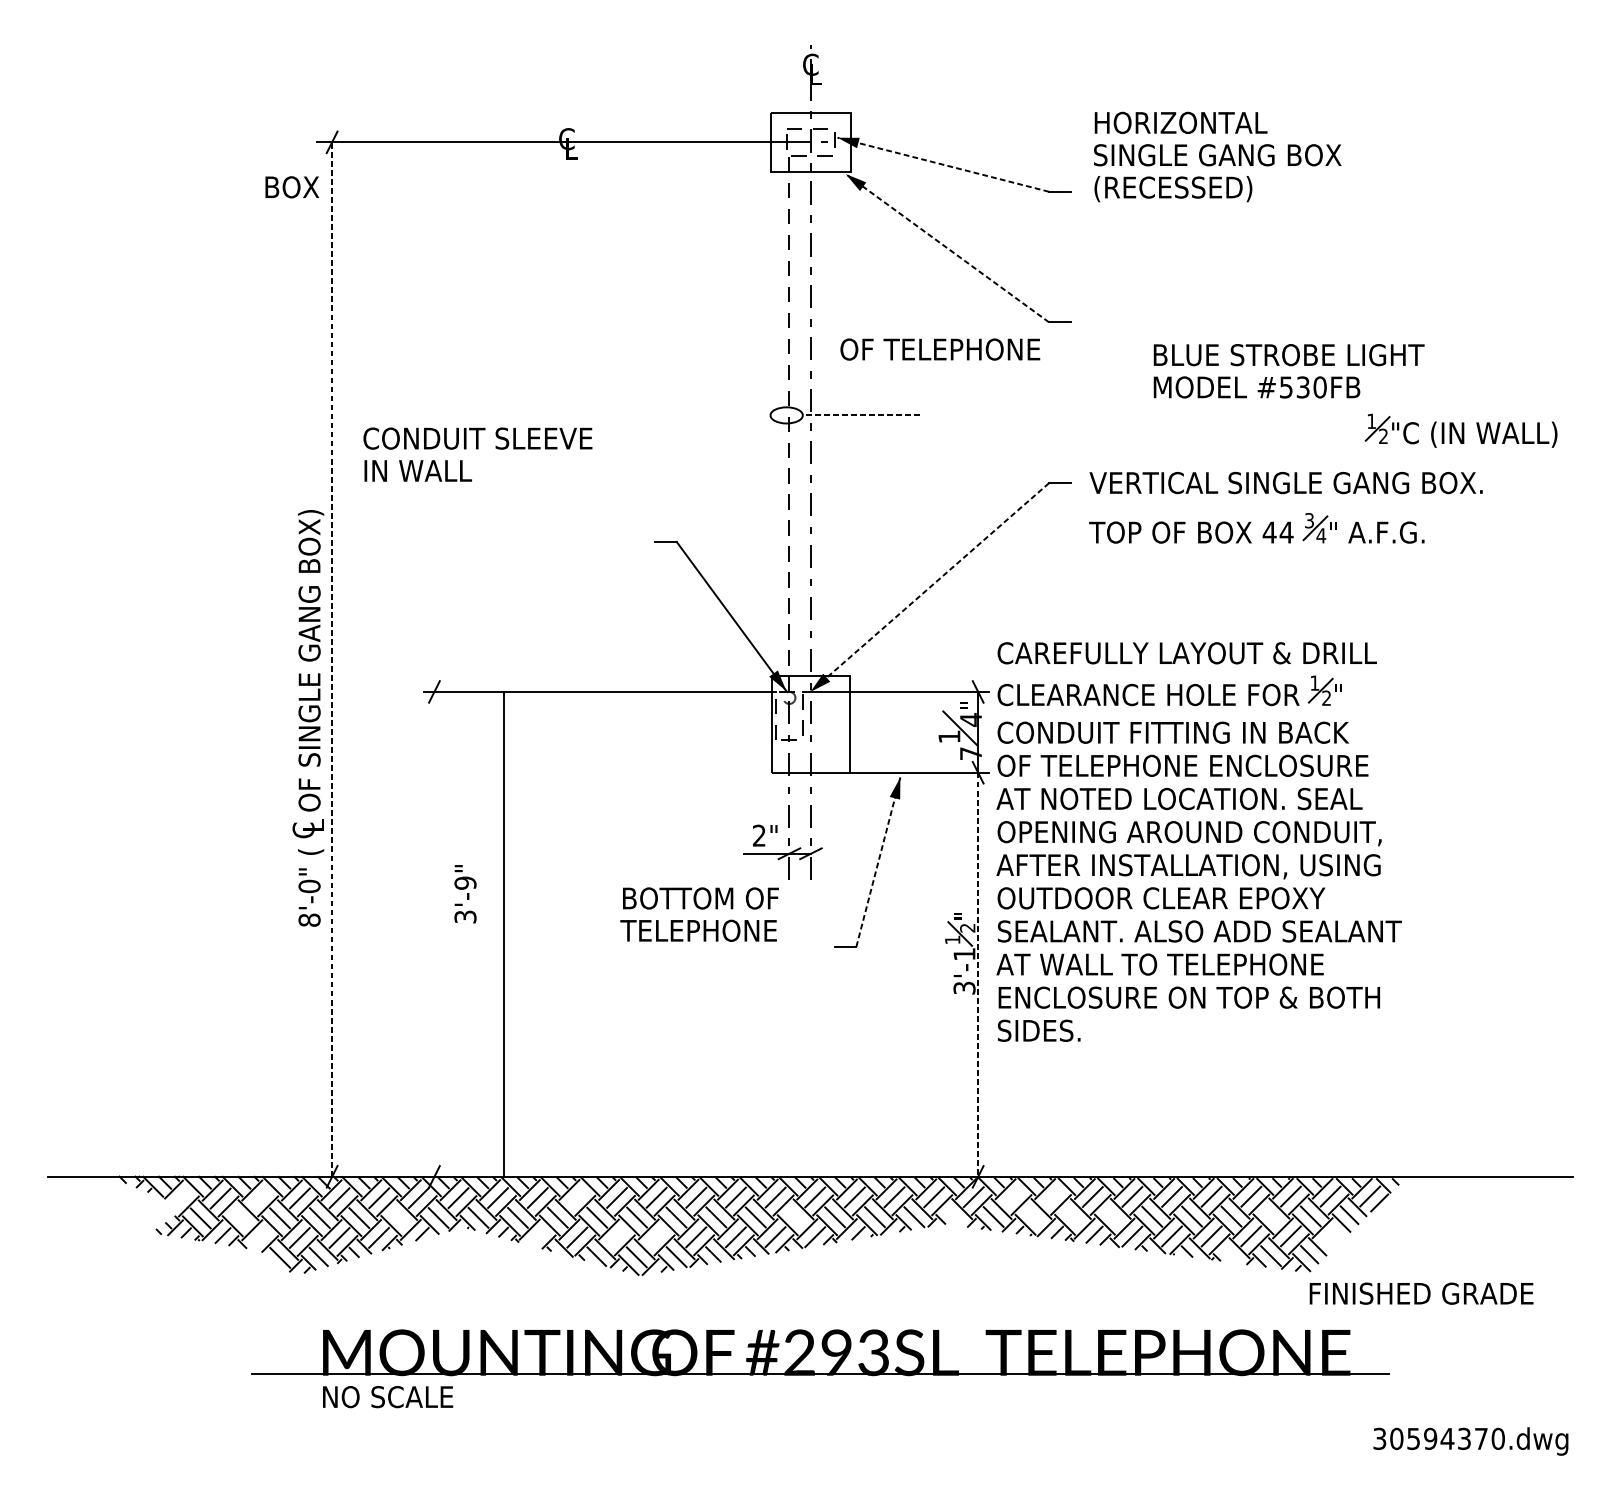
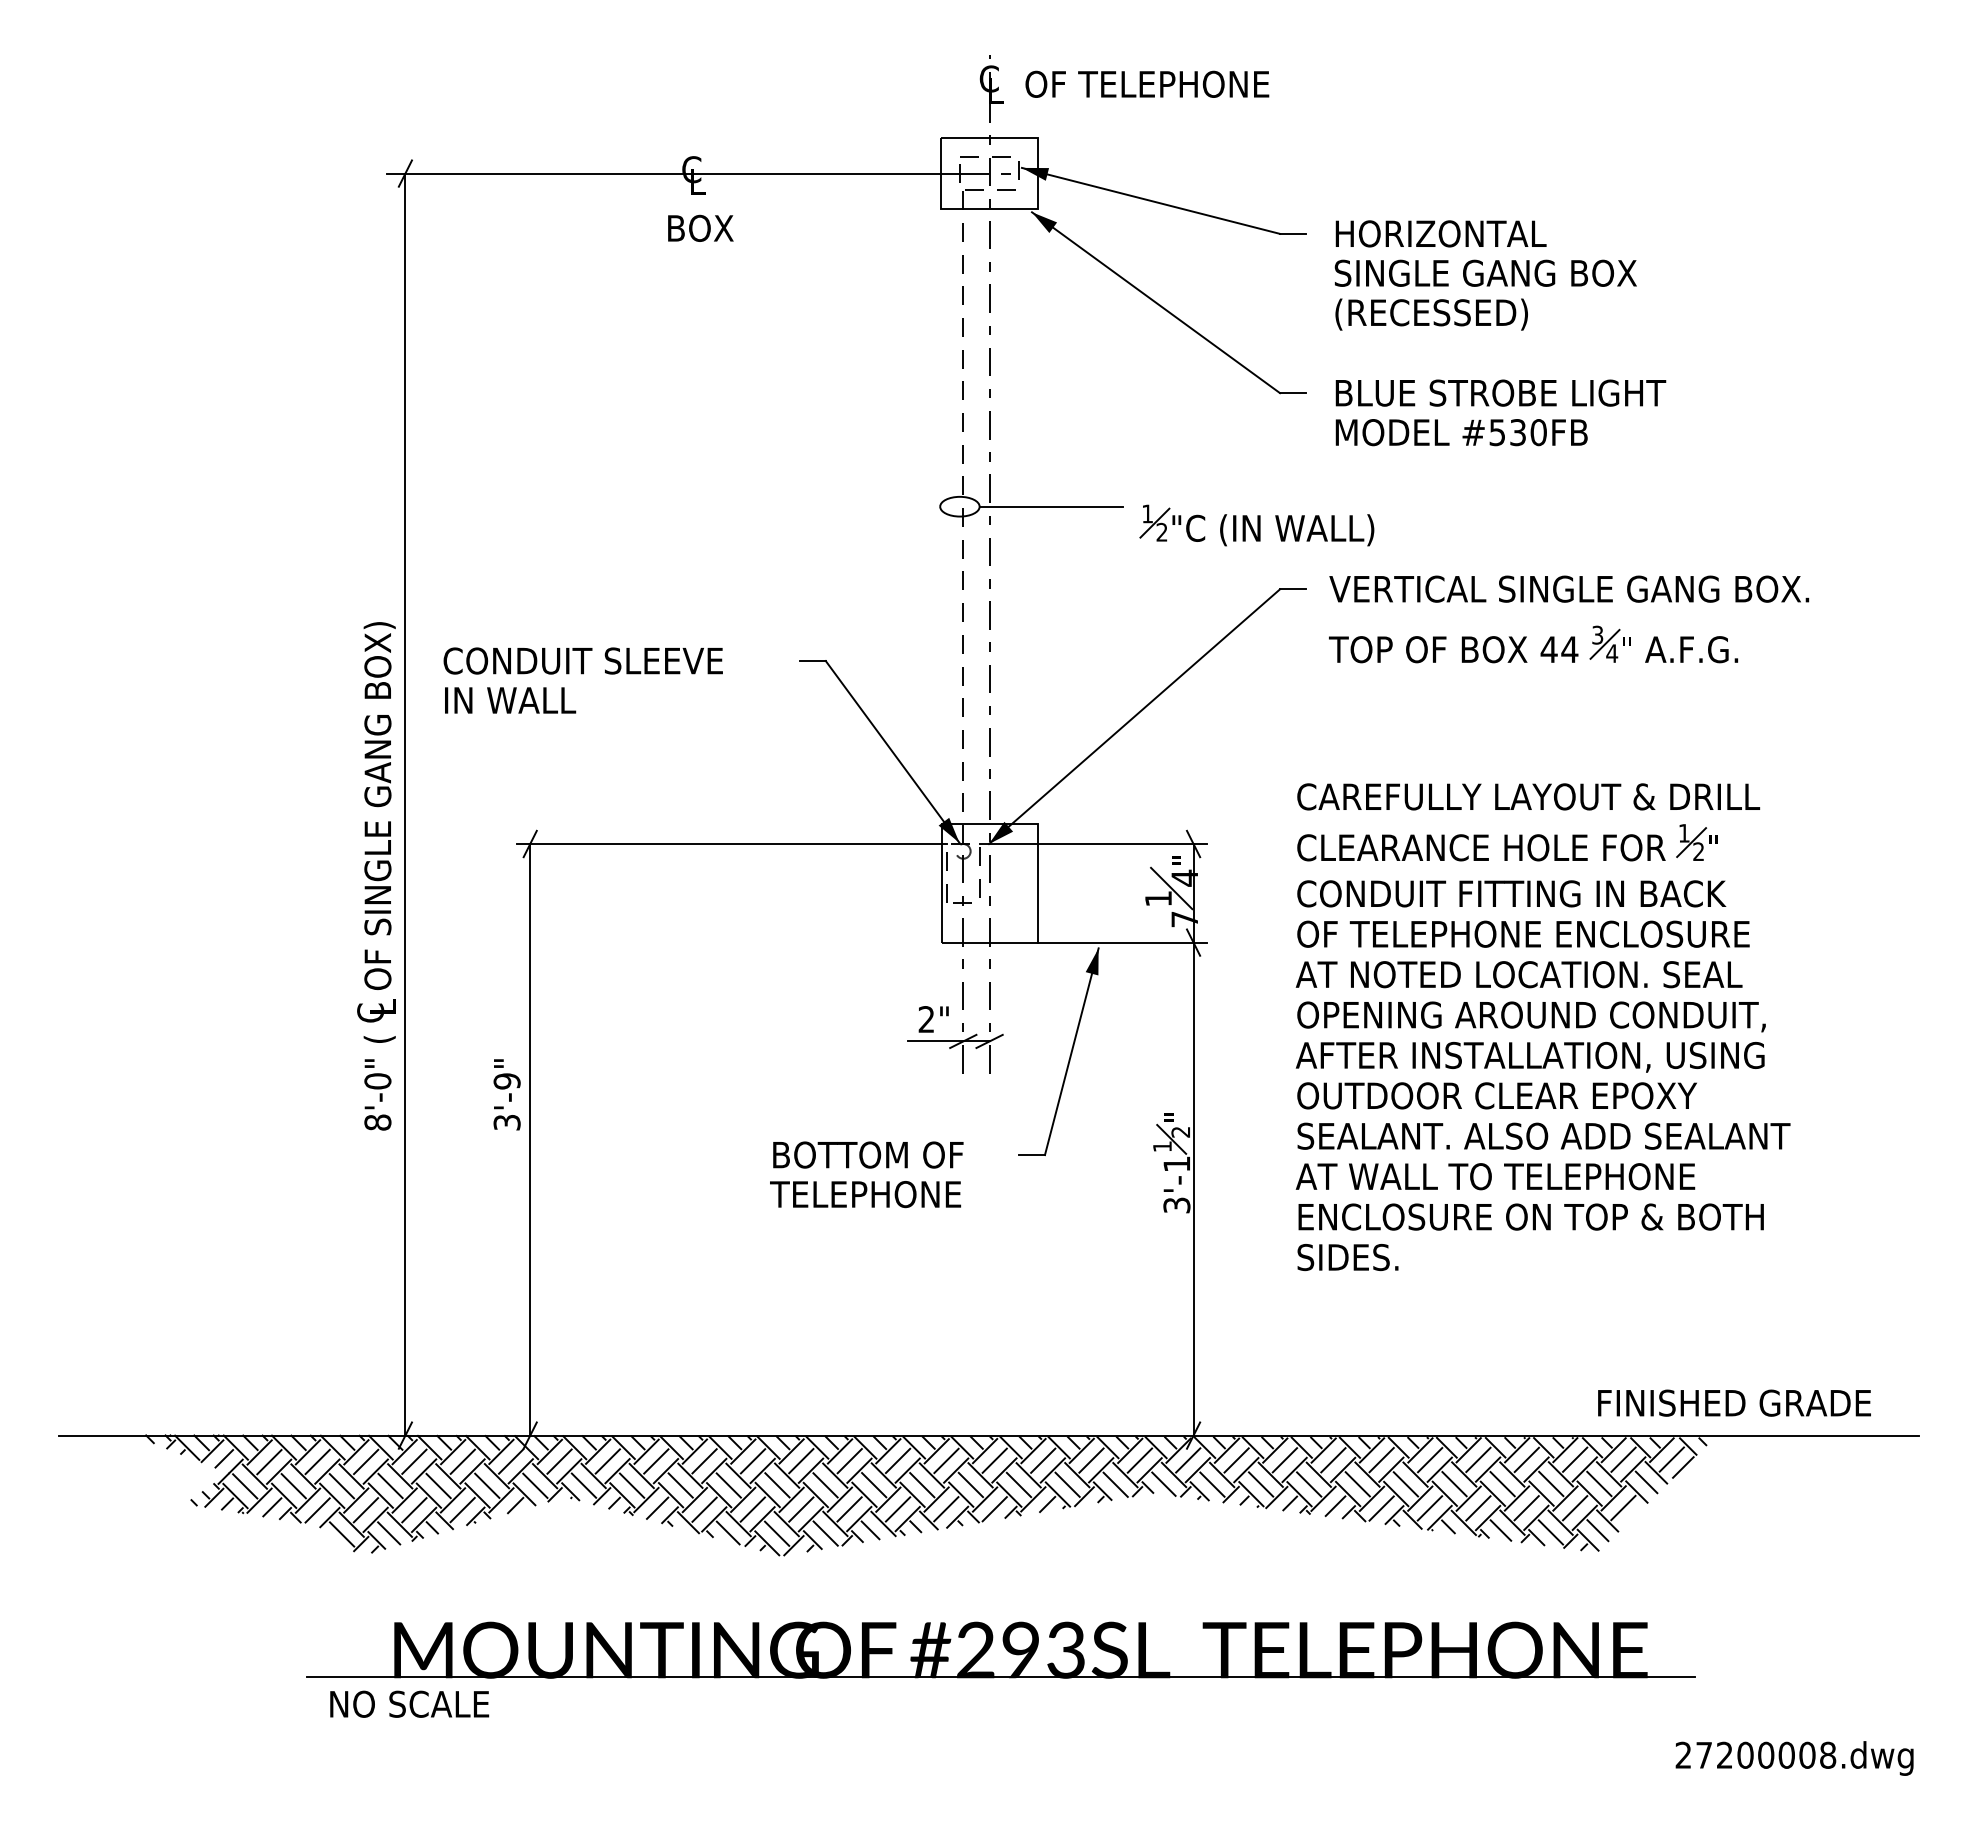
text: (1217, 157) -> (1485, 275), moved
line: (942, 164) -> (1150, 200), dashed -> solid
text: (292, 186) -> (700, 227), moved
line: (947, 248) -> (1156, 302), dashed -> solid
text: (940, 348) -> (1147, 83), moved
text: (1288, 370) -> (1500, 412), moved
line: (860, 415) -> (1050, 506), dashed -> solid
part: (1460, 430) -> (1256, 525), moved
text: (477, 454) -> (582, 680), moved
line: (929, 588) -> (1134, 717), dashed -> solid
line: (332, 659) -> (405, 804), dashed -> solid
part: (1198, 842) -> (1542, 1027), moved
line: (878, 861) -> (1071, 1051), dashed -> solid
text: (464, 893) -> (506, 1094), moved
text: (699, 914) -> (866, 1174), moved
line: (504, 934) -> (530, 1139), moved
line: (978, 975) -> (1193, 1189), dashed -> solid
line: (183, 1195) -> (224, 1458), added
line: (1013, 1197) -> (1236, 1460), added
line: (1052, 1197) -> (1284, 1460), added
line: (260, 1198) -> (317, 1461), added
line: (577, 1198) -> (704, 1461), added
line: (795, 1216) -> (970, 1484), added
line: (953, 1216) -> (1163, 1483), added
line: (1033, 1216) -> (1260, 1484), added
line: (1073, 1216) -> (1309, 1484), added
line: (1112, 1216) -> (1357, 1484), added
line: (1271, 1216) -> (1551, 1483), added
line: (399, 1217) -> (487, 1485), added
line: (240, 1218) -> (293, 1486), added
line: (538, 1235) -> (657, 1507), added
line: (1330, 1235) -> (1623, 1507), added
line: (616, 1237) -> (752, 1509), added
line: (656, 1237) -> (801, 1509), added
line: (260, 1238) -> (317, 1510), added
line: (1229, 1254) -> (1500, 1530), added
text: (1421, 1293) -> (1734, 1402), moved
text: (387, 1396) -> (409, 1703), moved
text: (1438, 1438) -> (1755, 1754), 30594370.dwg -> 27200008.dwg

